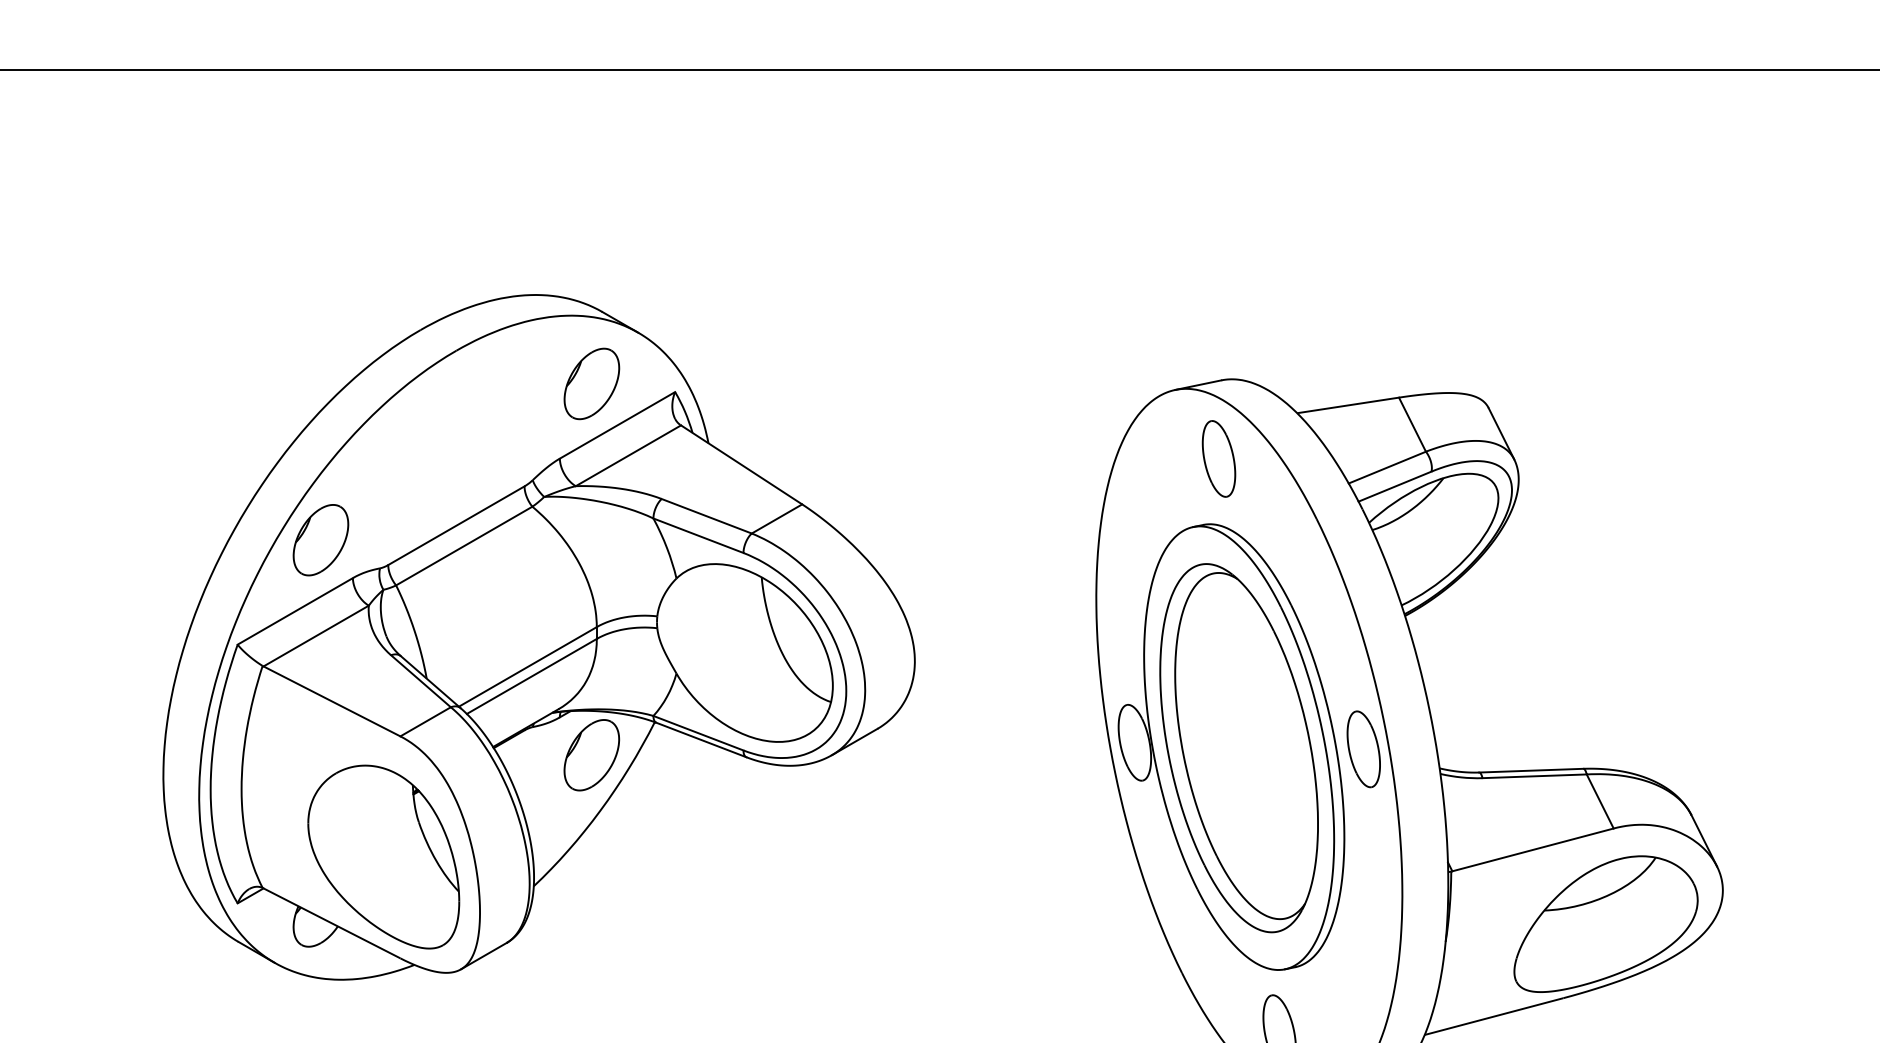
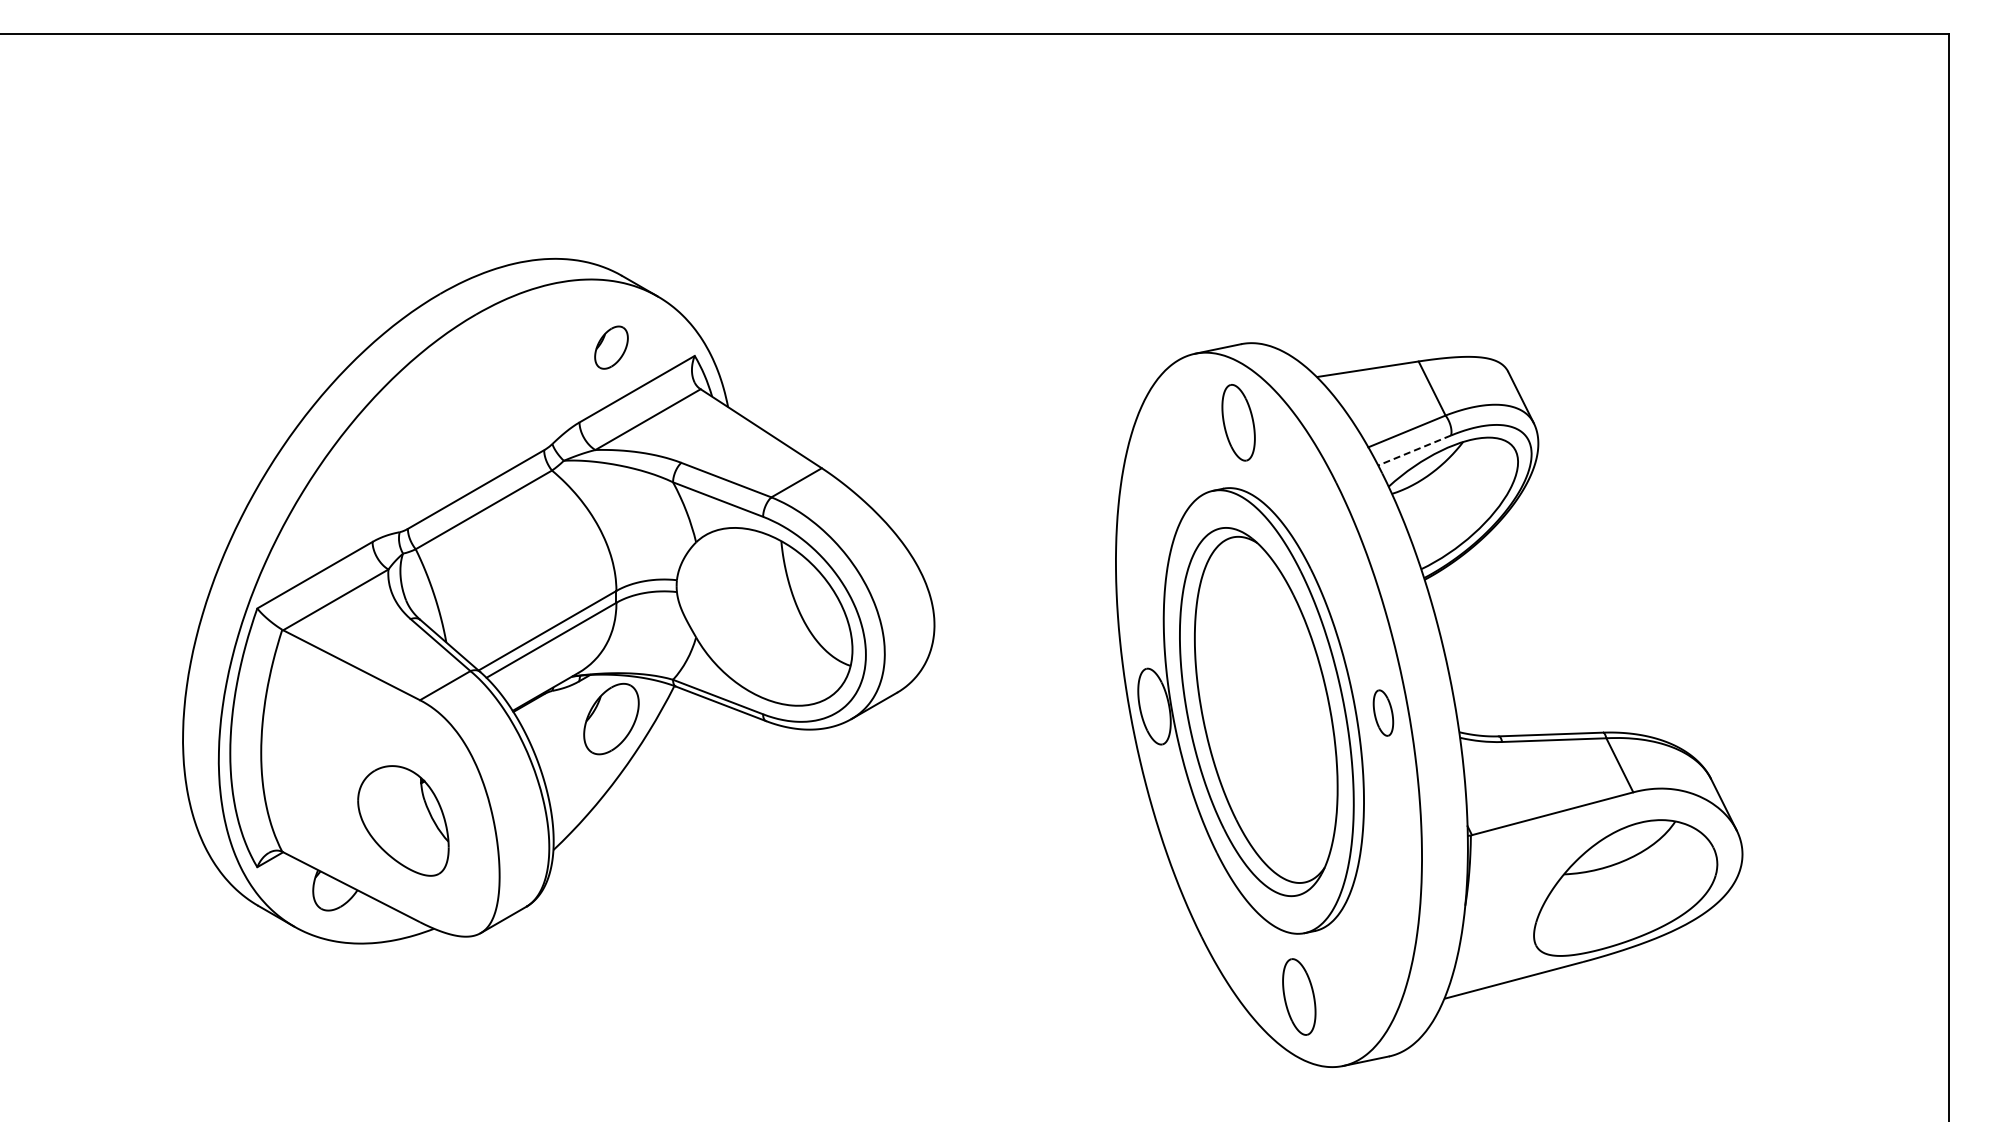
part: (591, 383) -> (611, 347), size x0.6
line: (1394, 486) -> (1414, 450), solid -> dashed
part: (320, 539) -> (340, 503), removed
part: (1363, 748) -> (1383, 712), size x0.6
part: (383, 856) -> (403, 820), size x0.6

